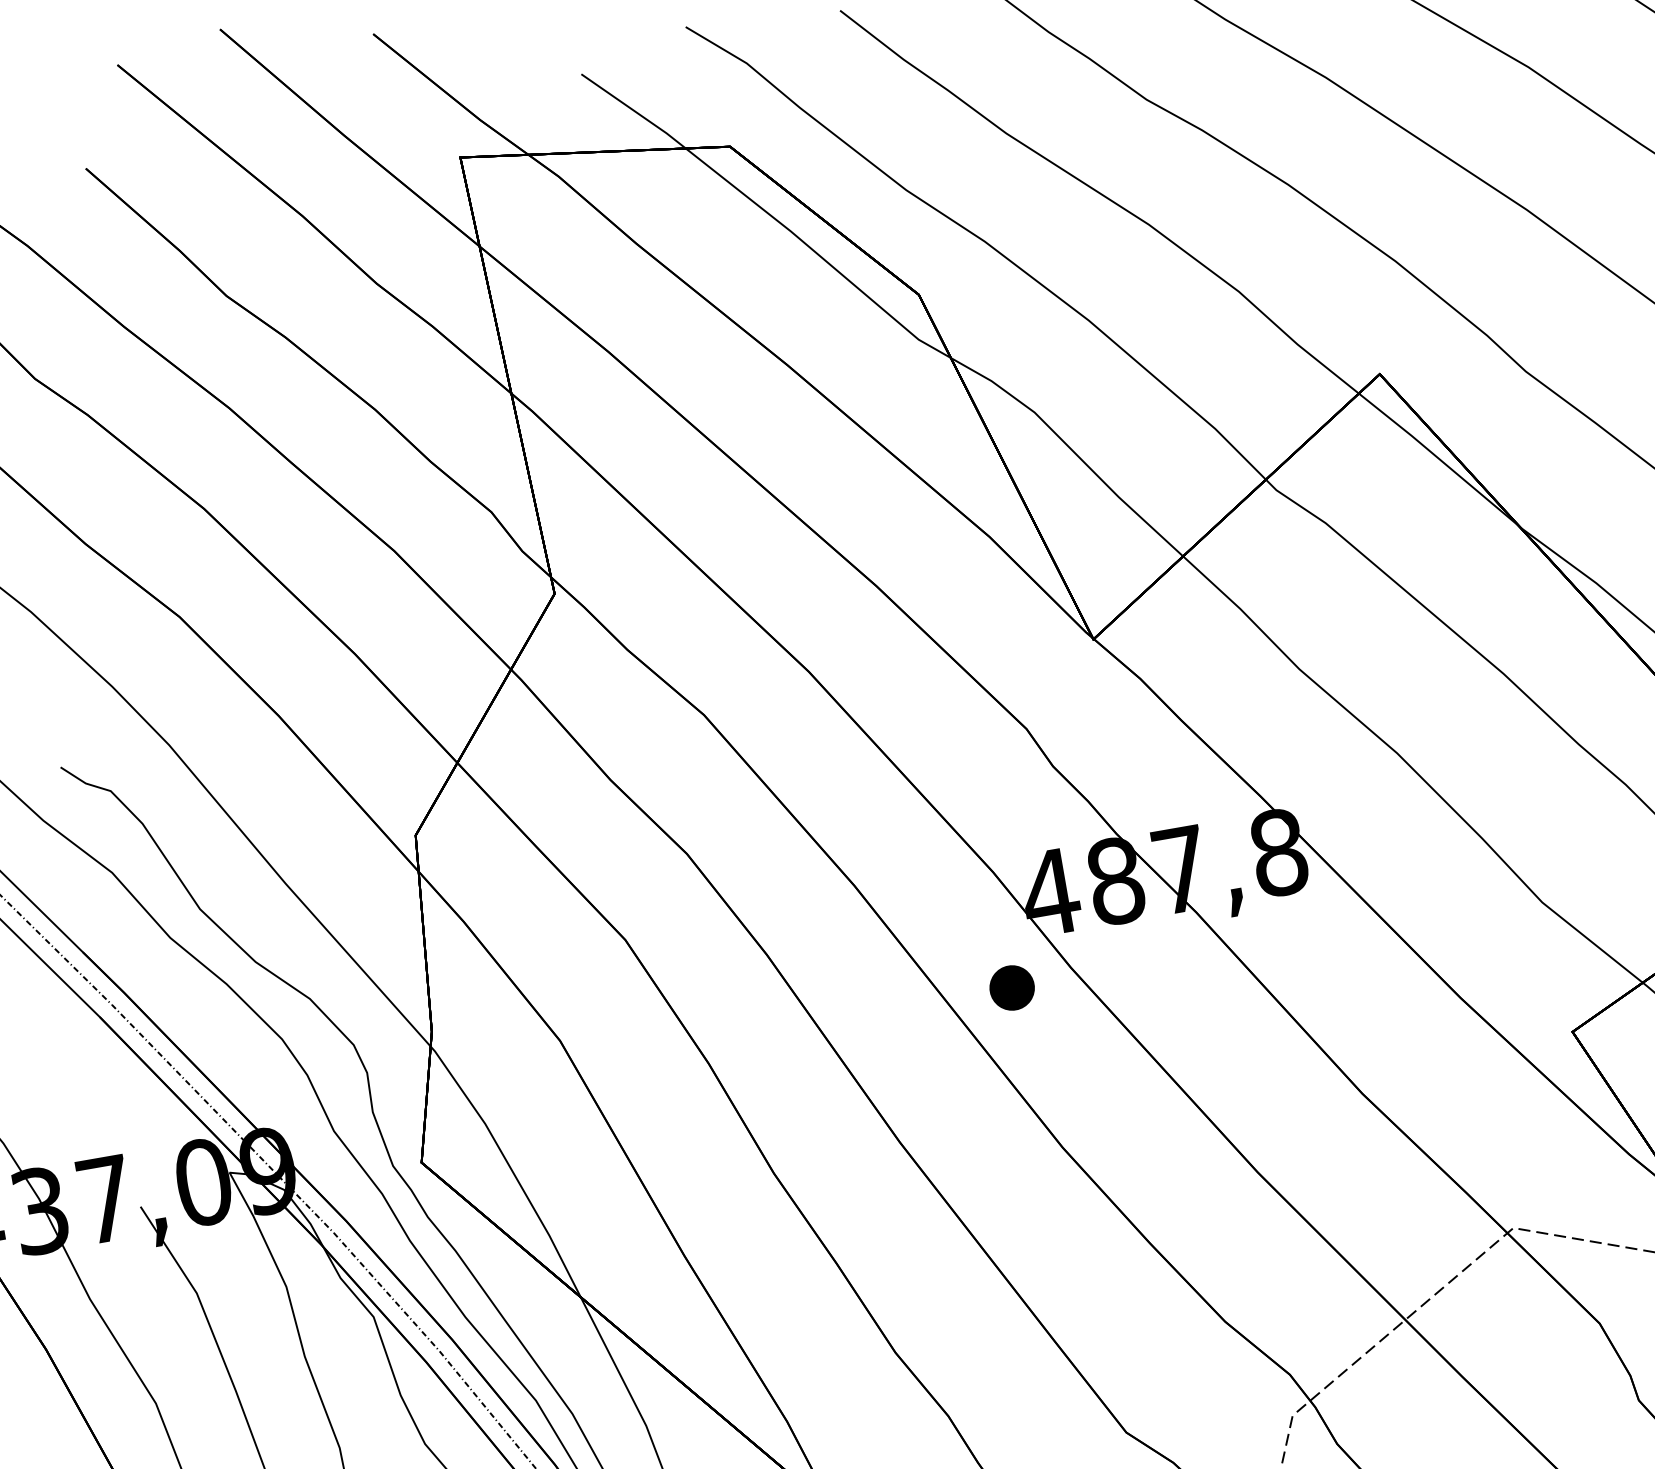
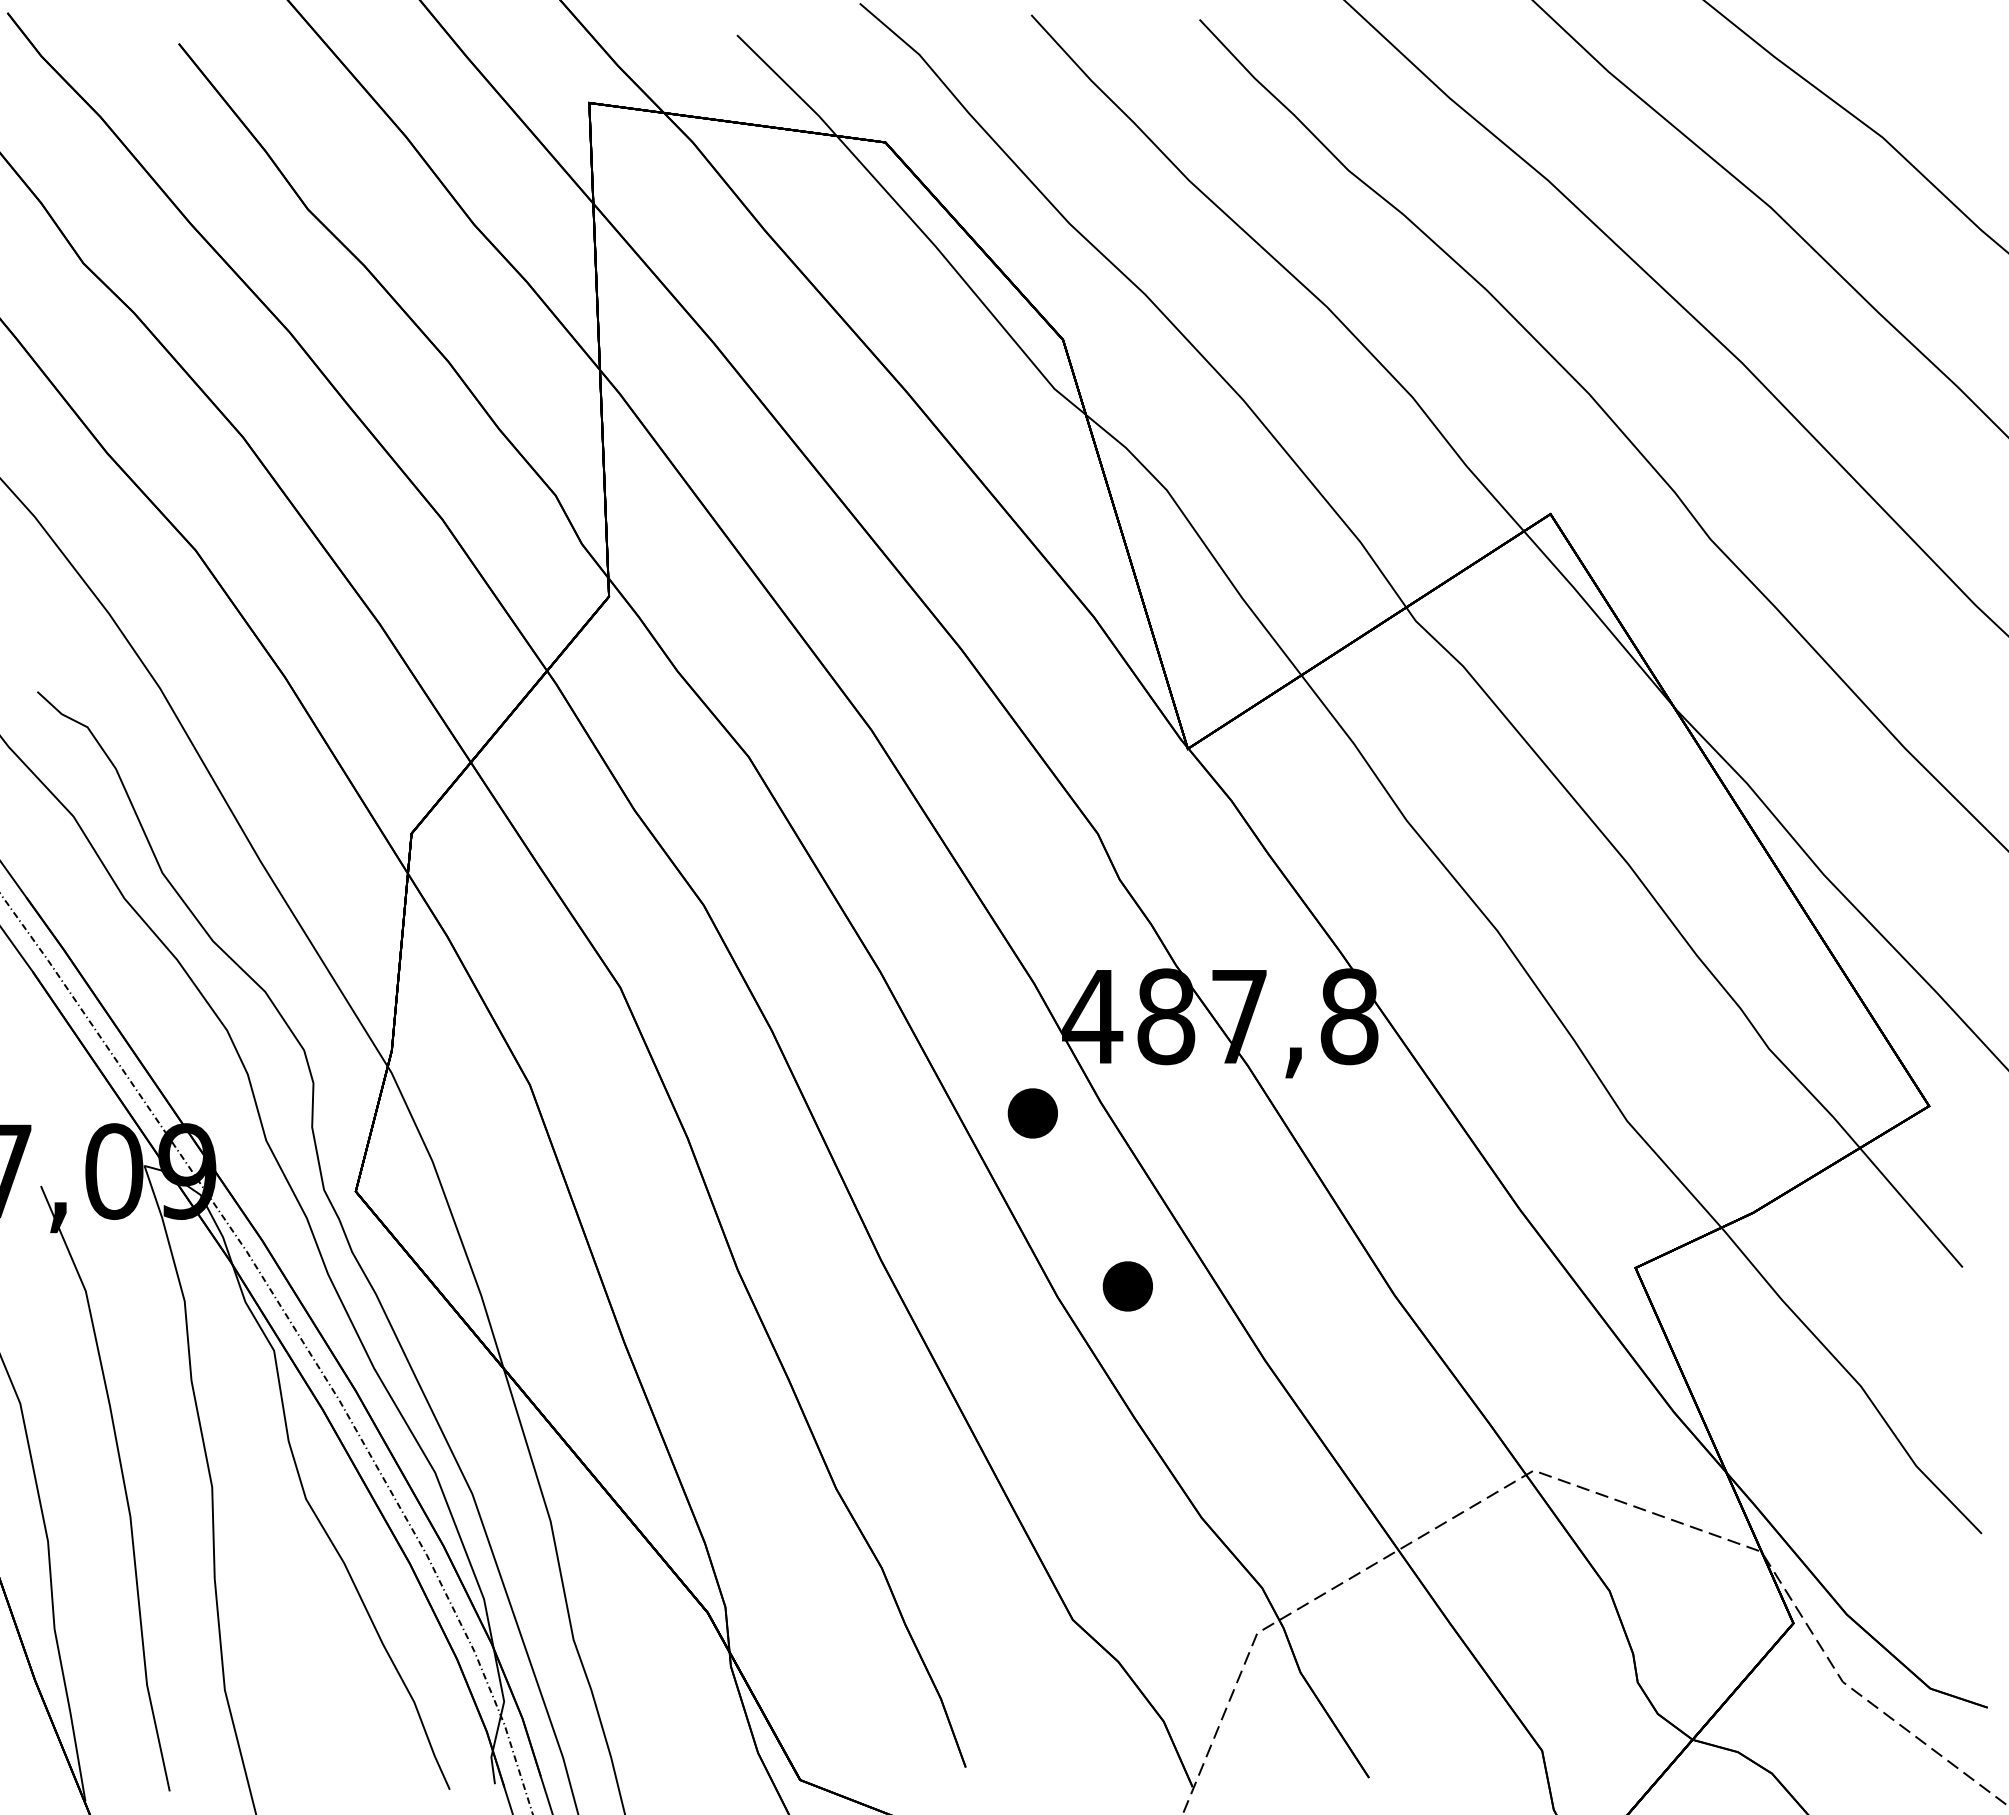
part: (1123, 1127) -> (1127, 1286), added

